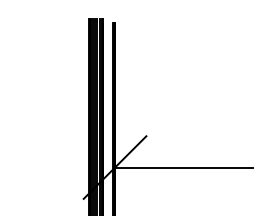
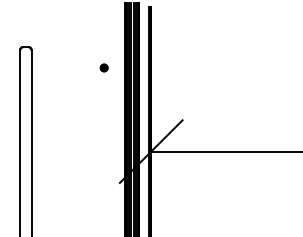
part: (67, 83) -> (103, 67), added

